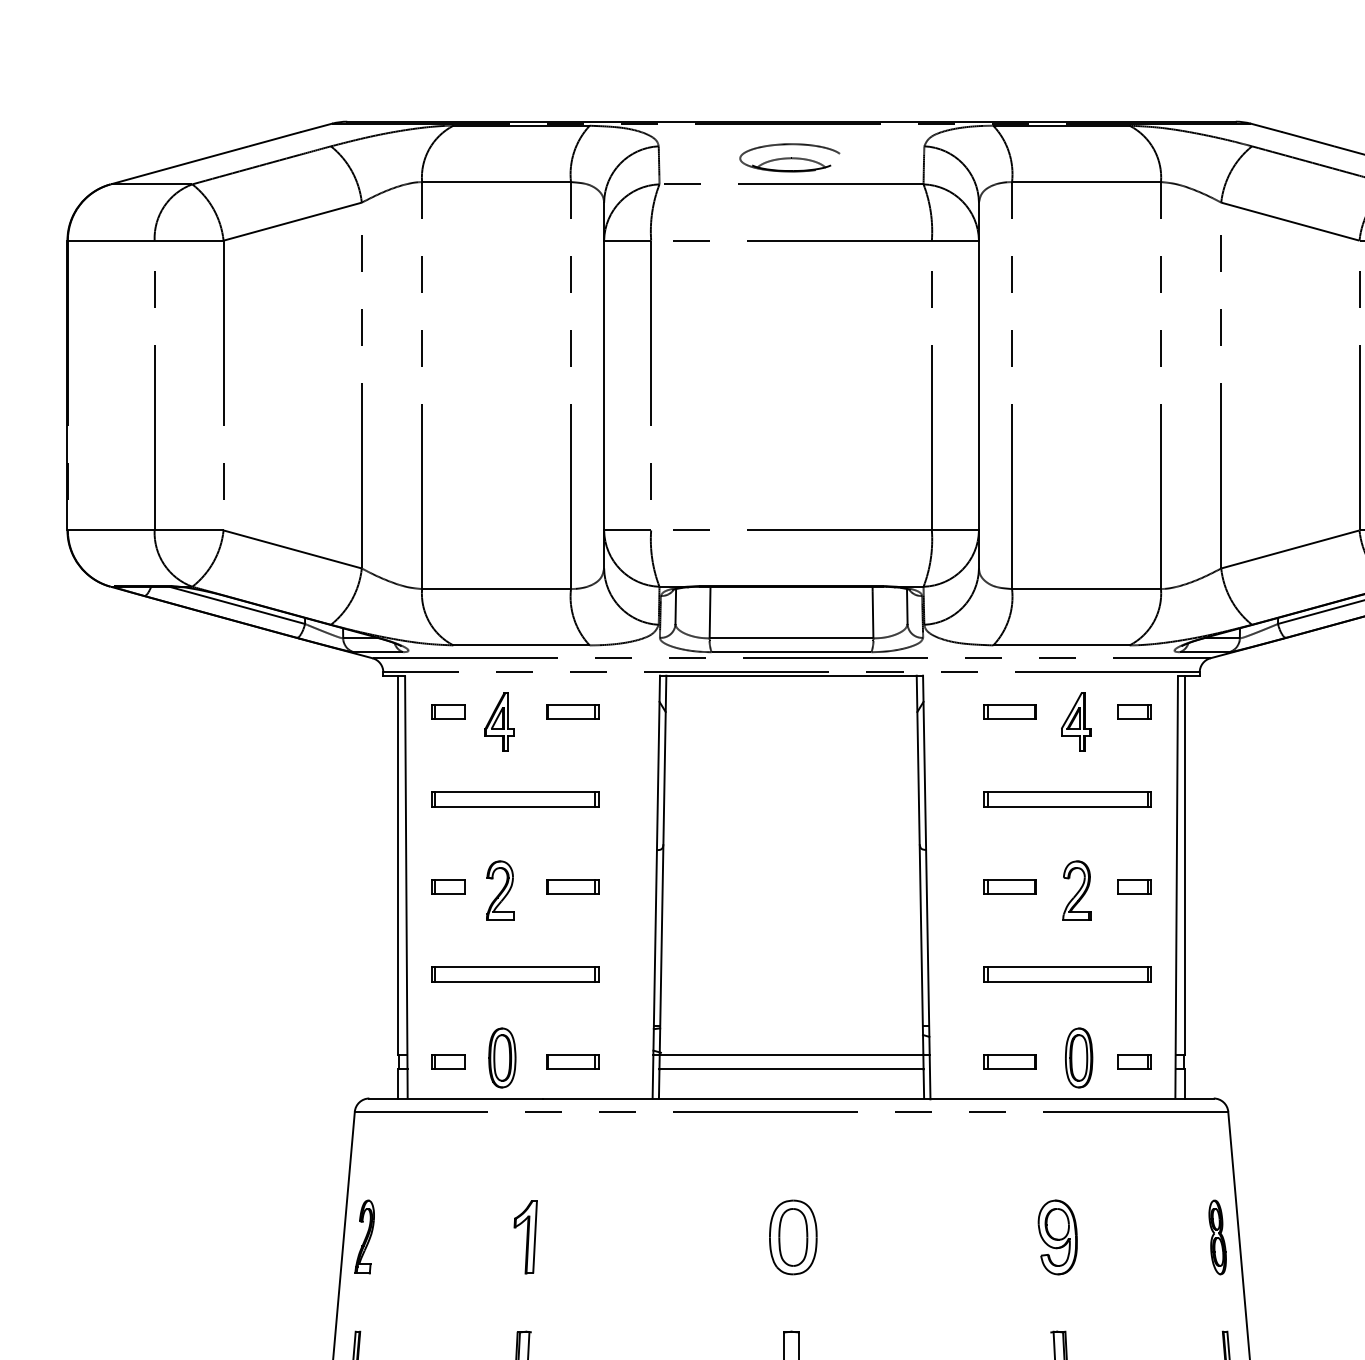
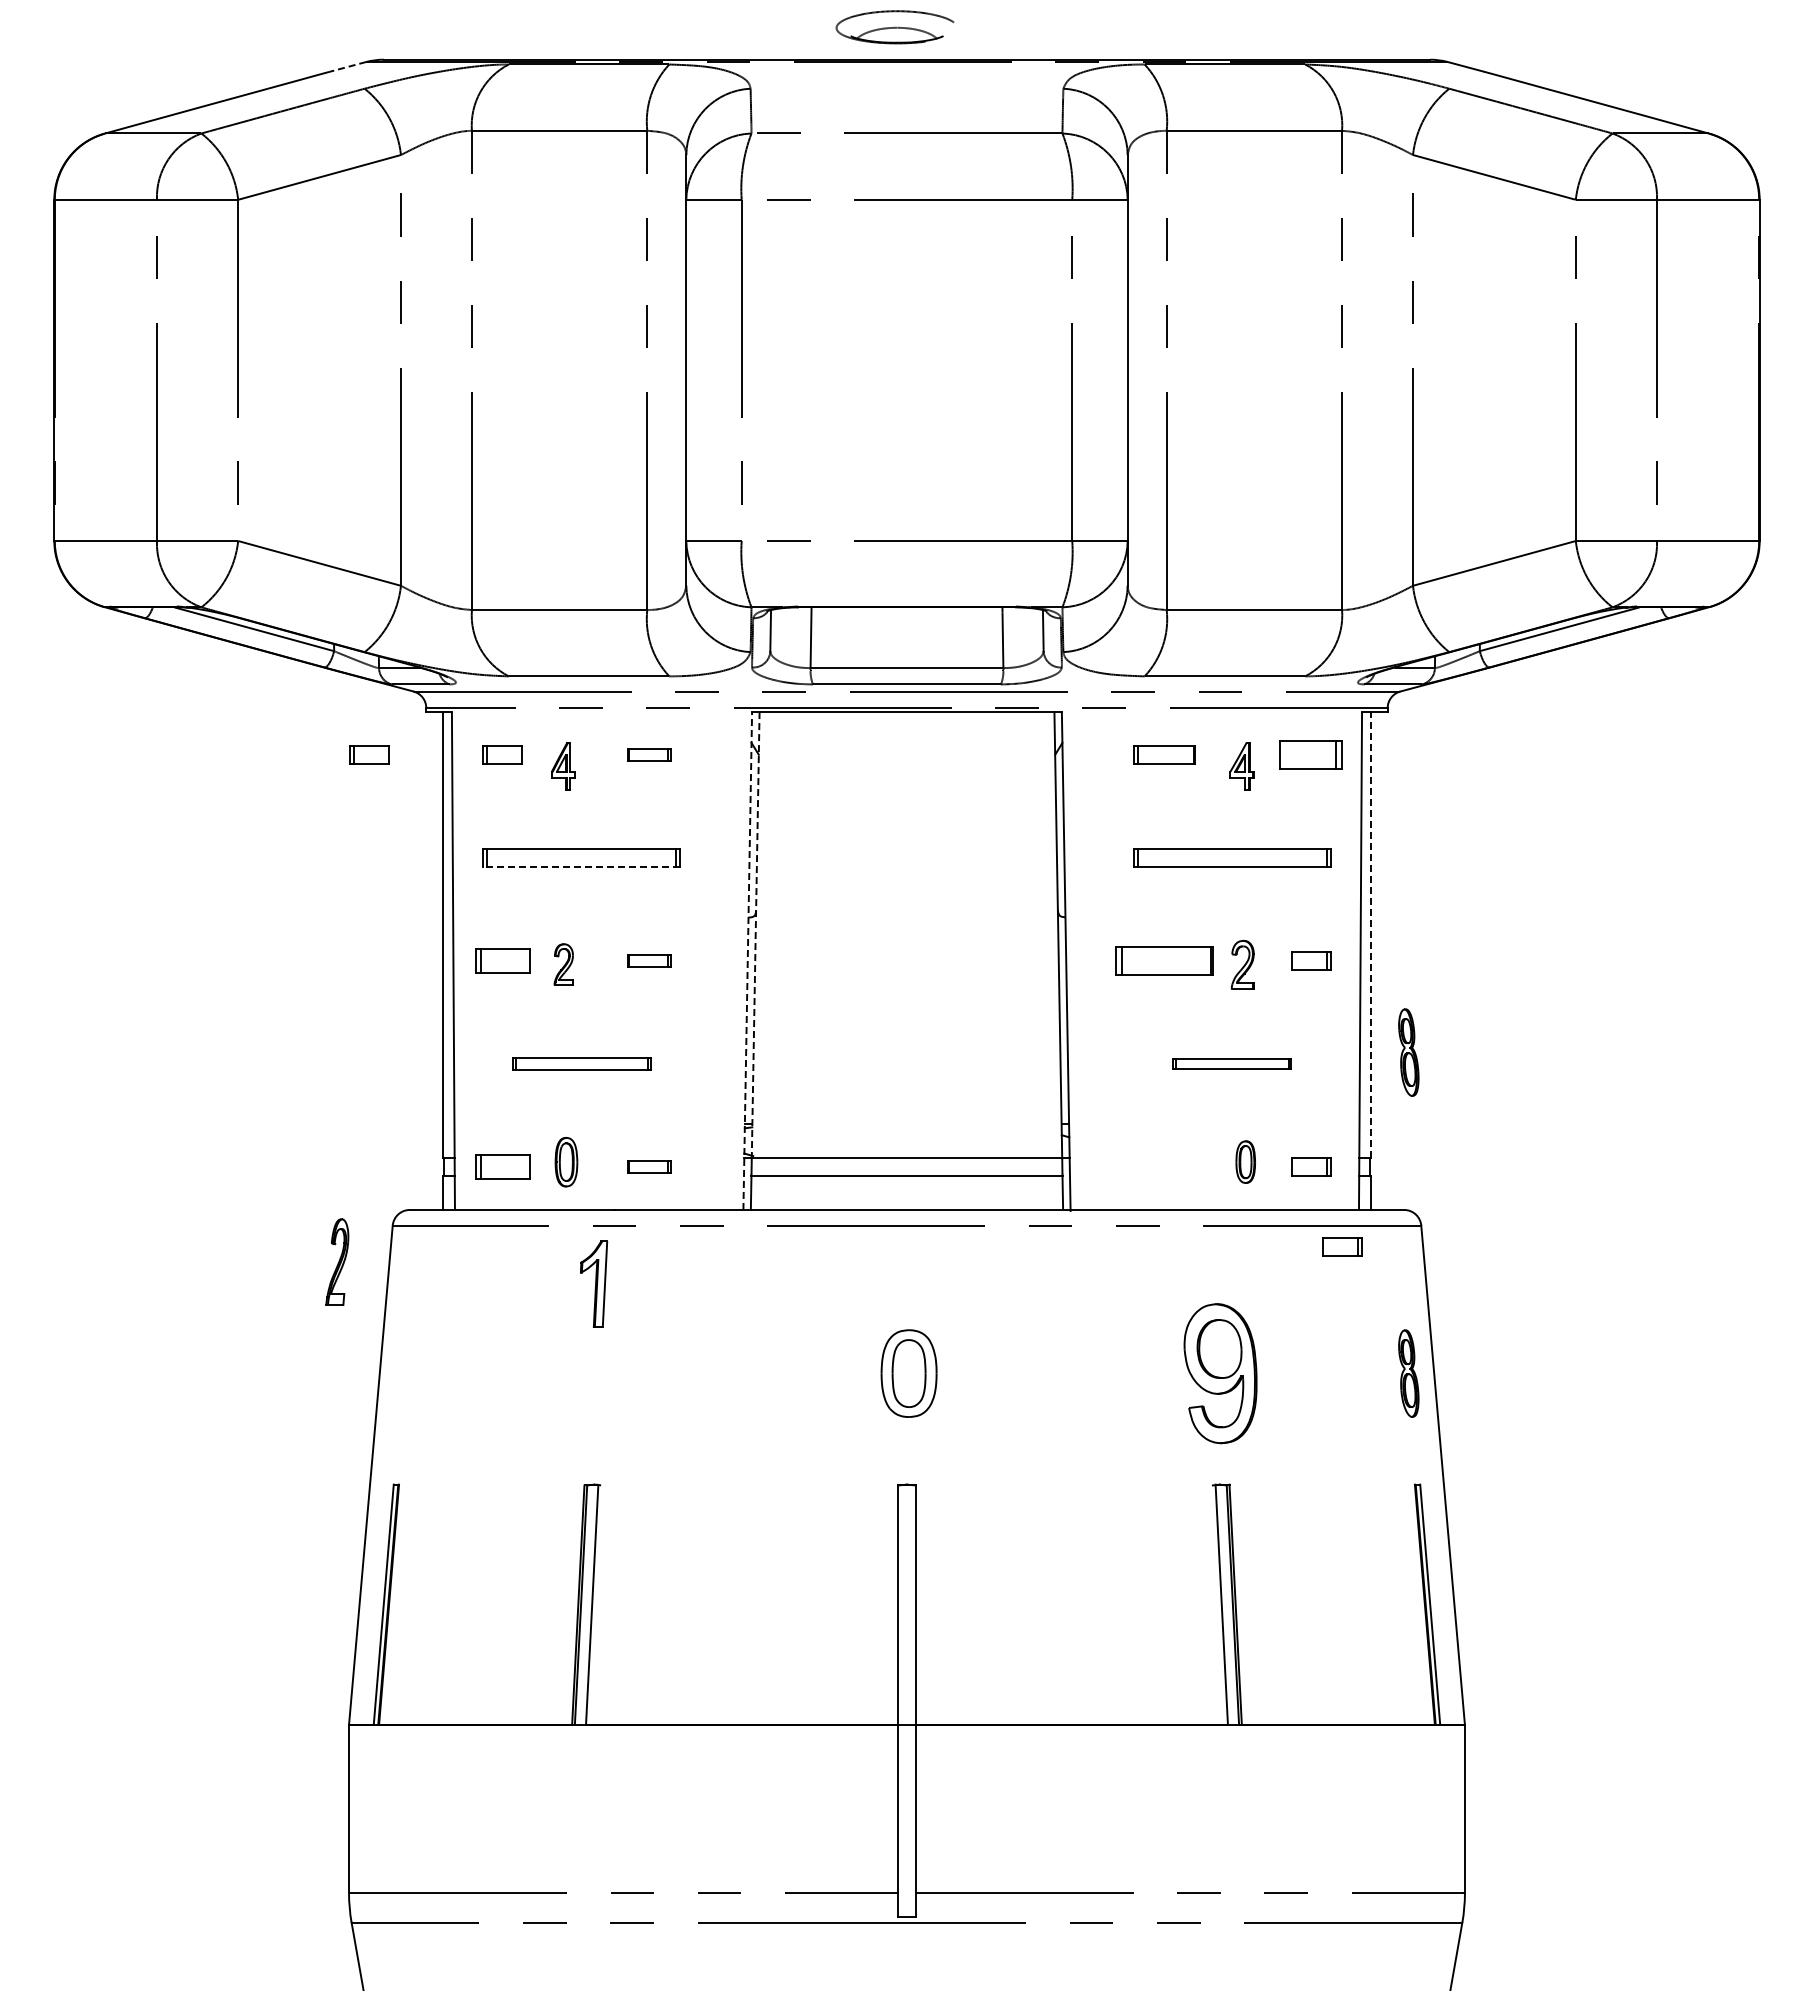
line: (316, 127) -> (347, 66), solid -> dashed
part: (789, 158) -> (894, 27), moved
part: (335, 711) -> (369, 754), added
part: (572, 711) -> (649, 754), size x0.7
part: (1135, 711) -> (1311, 754), size x1.6
part: (499, 721) -> (563, 766), size x0.7
part: (1075, 721) -> (1241, 766), size x0.7
line: (515, 806) -> (581, 866), solid -> dashed
line: (1185, 864) -> (1370, 934), solid -> dashed
line: (662, 865) -> (755, 935), solid -> dashed
part: (448, 886) -> (502, 960), size x1.4
part: (572, 886) -> (649, 960), size x0.7
part: (1010, 886) -> (1164, 960), size x1.6
line: (656, 887) -> (747, 961), solid -> dashed
part: (499, 890) -> (563, 964), size x0.6
part: (1076, 890) -> (1242, 964), size x0.7
part: (1217, 964) -> (1408, 1052), added
part: (515, 974) -> (581, 1063), size x0.7
part: (1067, 974) -> (1232, 1063), size x0.6
part: (502, 1057) -> (566, 1161), size x0.7
part: (1078, 1057) -> (1245, 1161), size x0.6
part: (448, 1061) -> (502, 1166), size x1.4
part: (572, 1061) -> (649, 1166), size x0.7
part: (1010, 1061) -> (1164, 1166), removed
part: (1161, 1129) -> (1342, 1246), added
part: (364, 1236) -> (337, 1261), moved
part: (526, 1236) -> (594, 1283), moved
part: (1057, 1237) -> (1220, 1373), size x1.6

